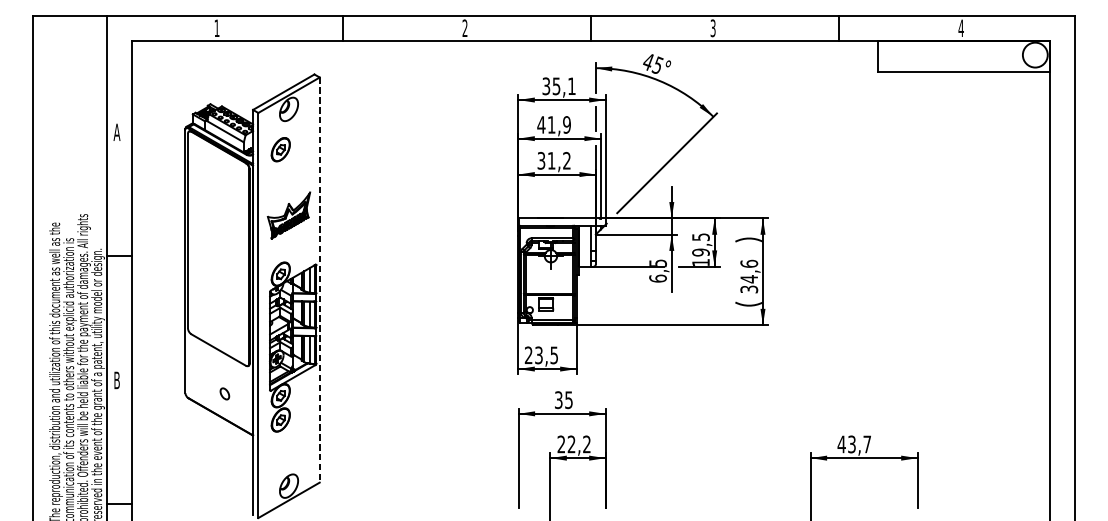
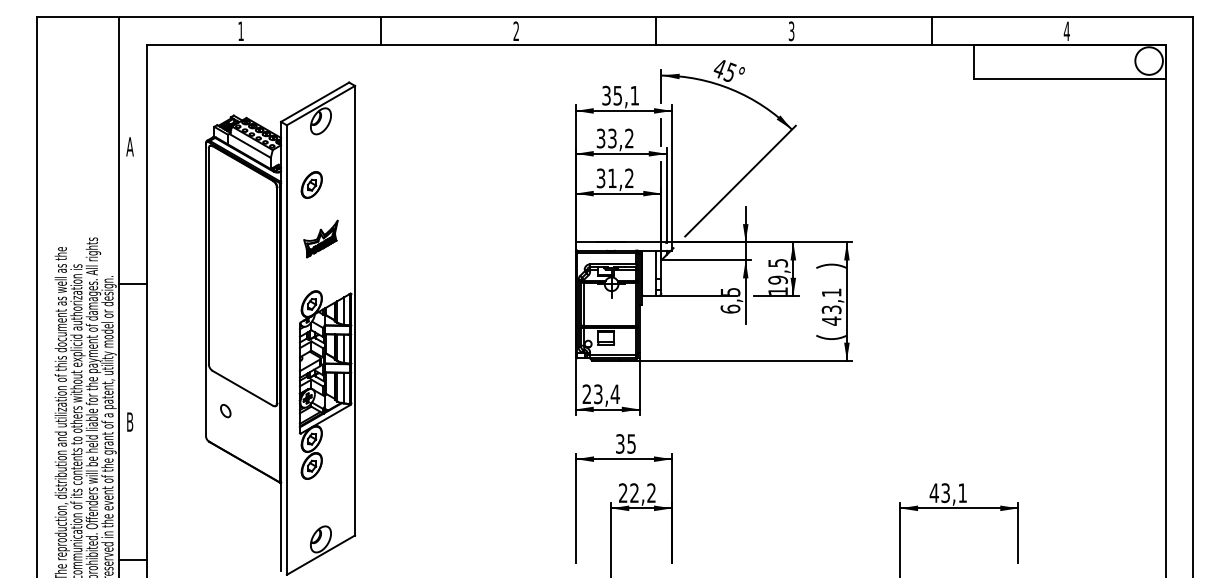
text: (553, 124) -> (614, 138), 41,9 -> 33,2
part: (280, 149) -> (311, 184), moved
part: (288, 214) -> (320, 238), size x0.71
text: (749, 276) -> (831, 306), 34,6 -> 43,1
line: (320, 279) -> (355, 310), dashed -> solid
text: (553, 355) -> (614, 394), 23,5 -> 23,4
part: (224, 394) -> (225, 411), moved
text: (867, 443) -> (962, 492), 43,7 -> 43,1

